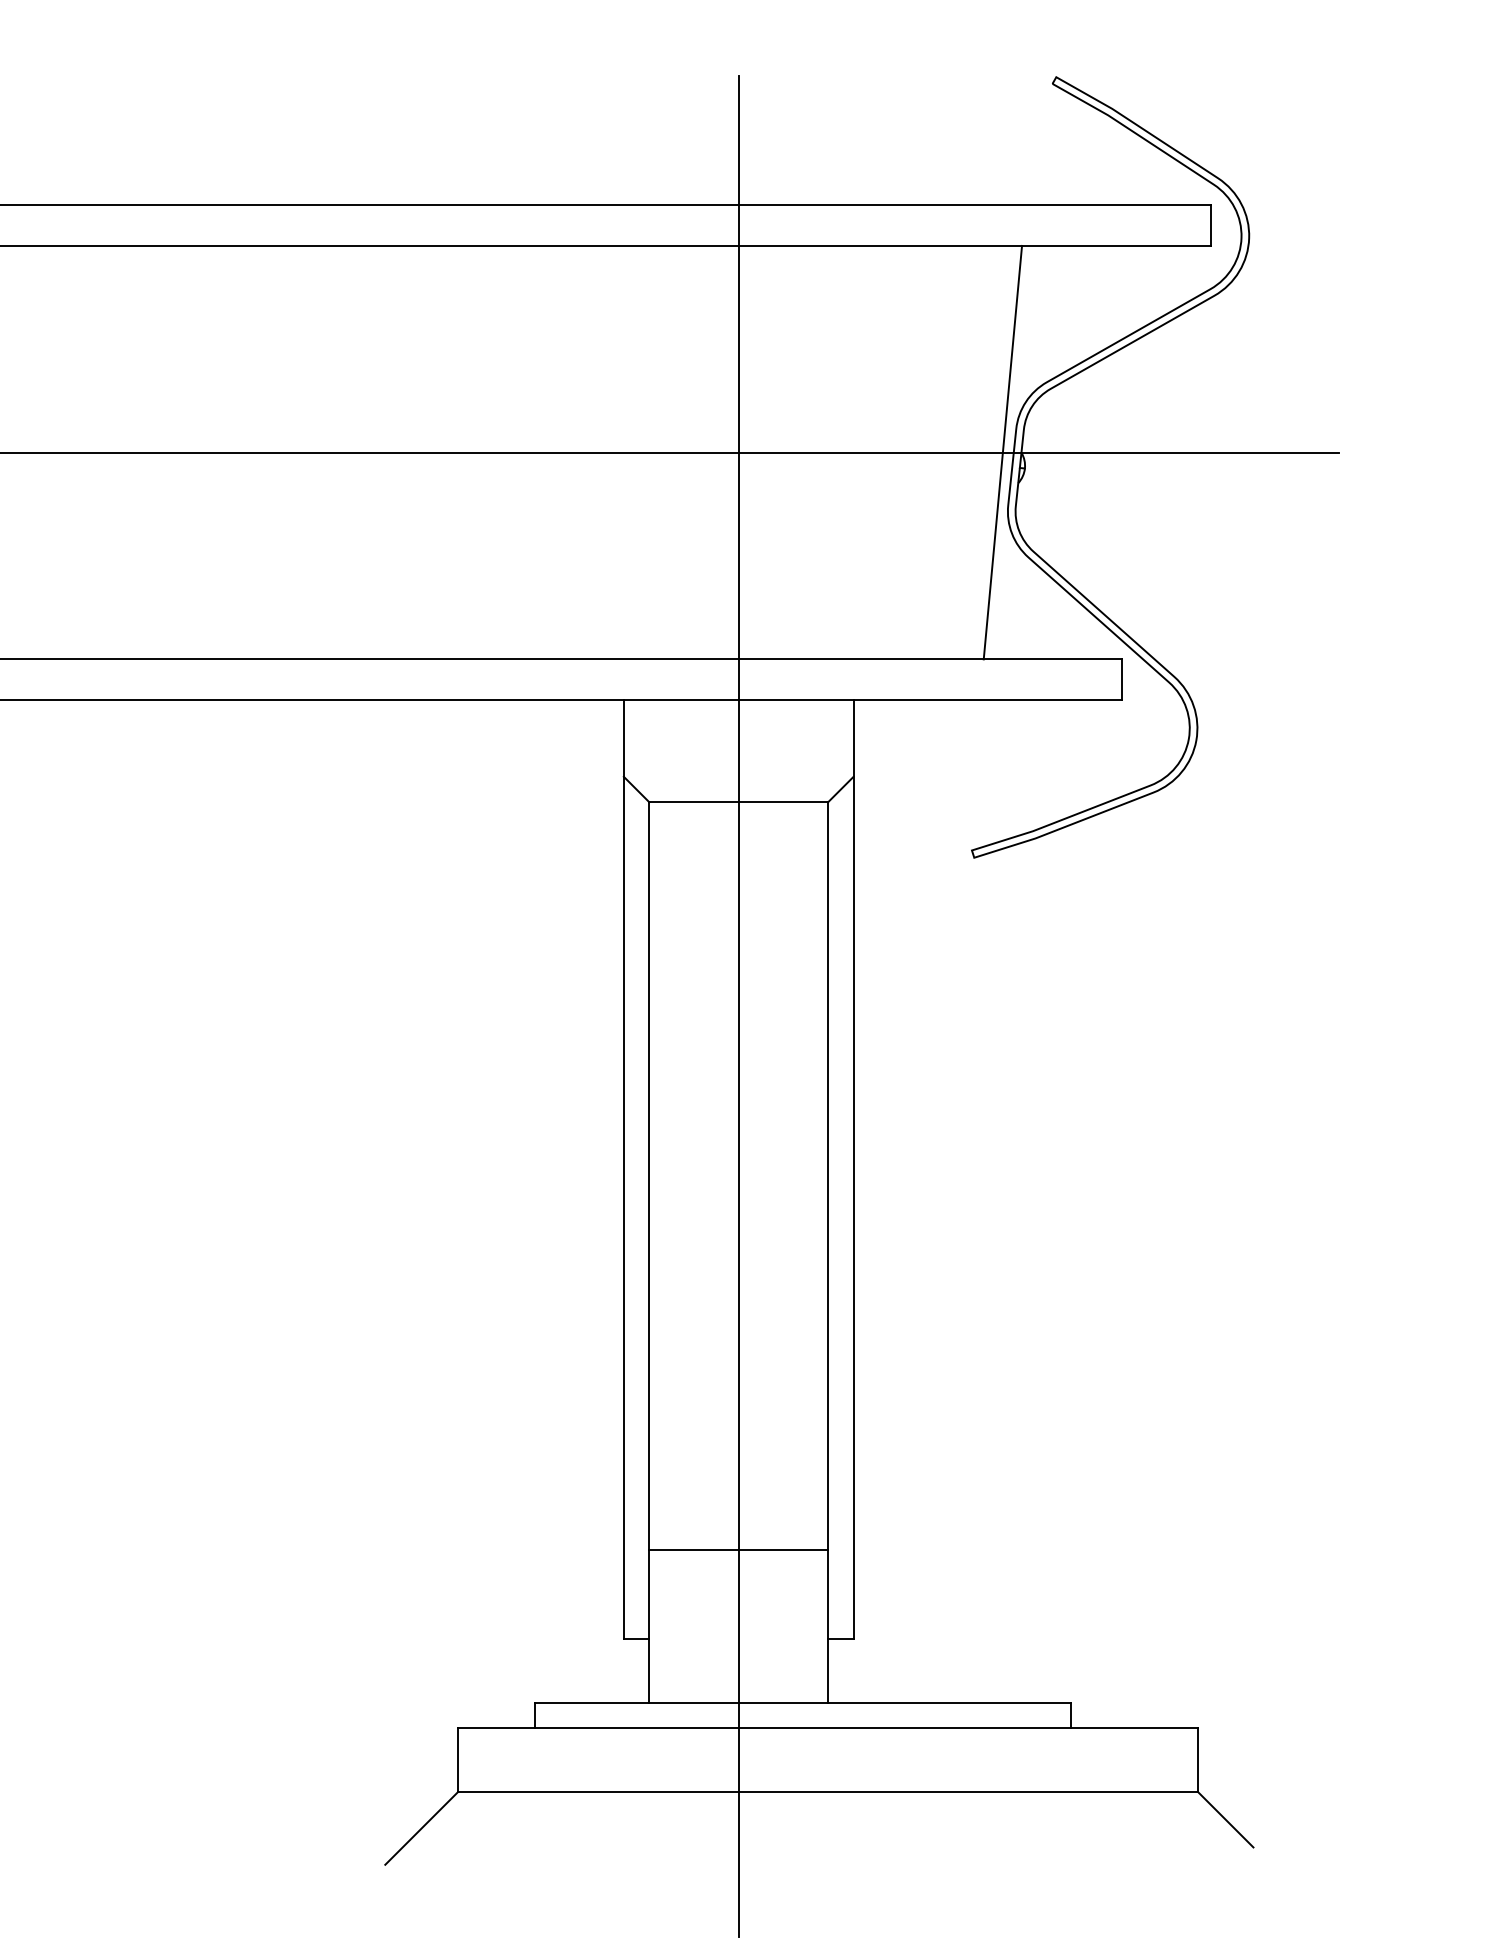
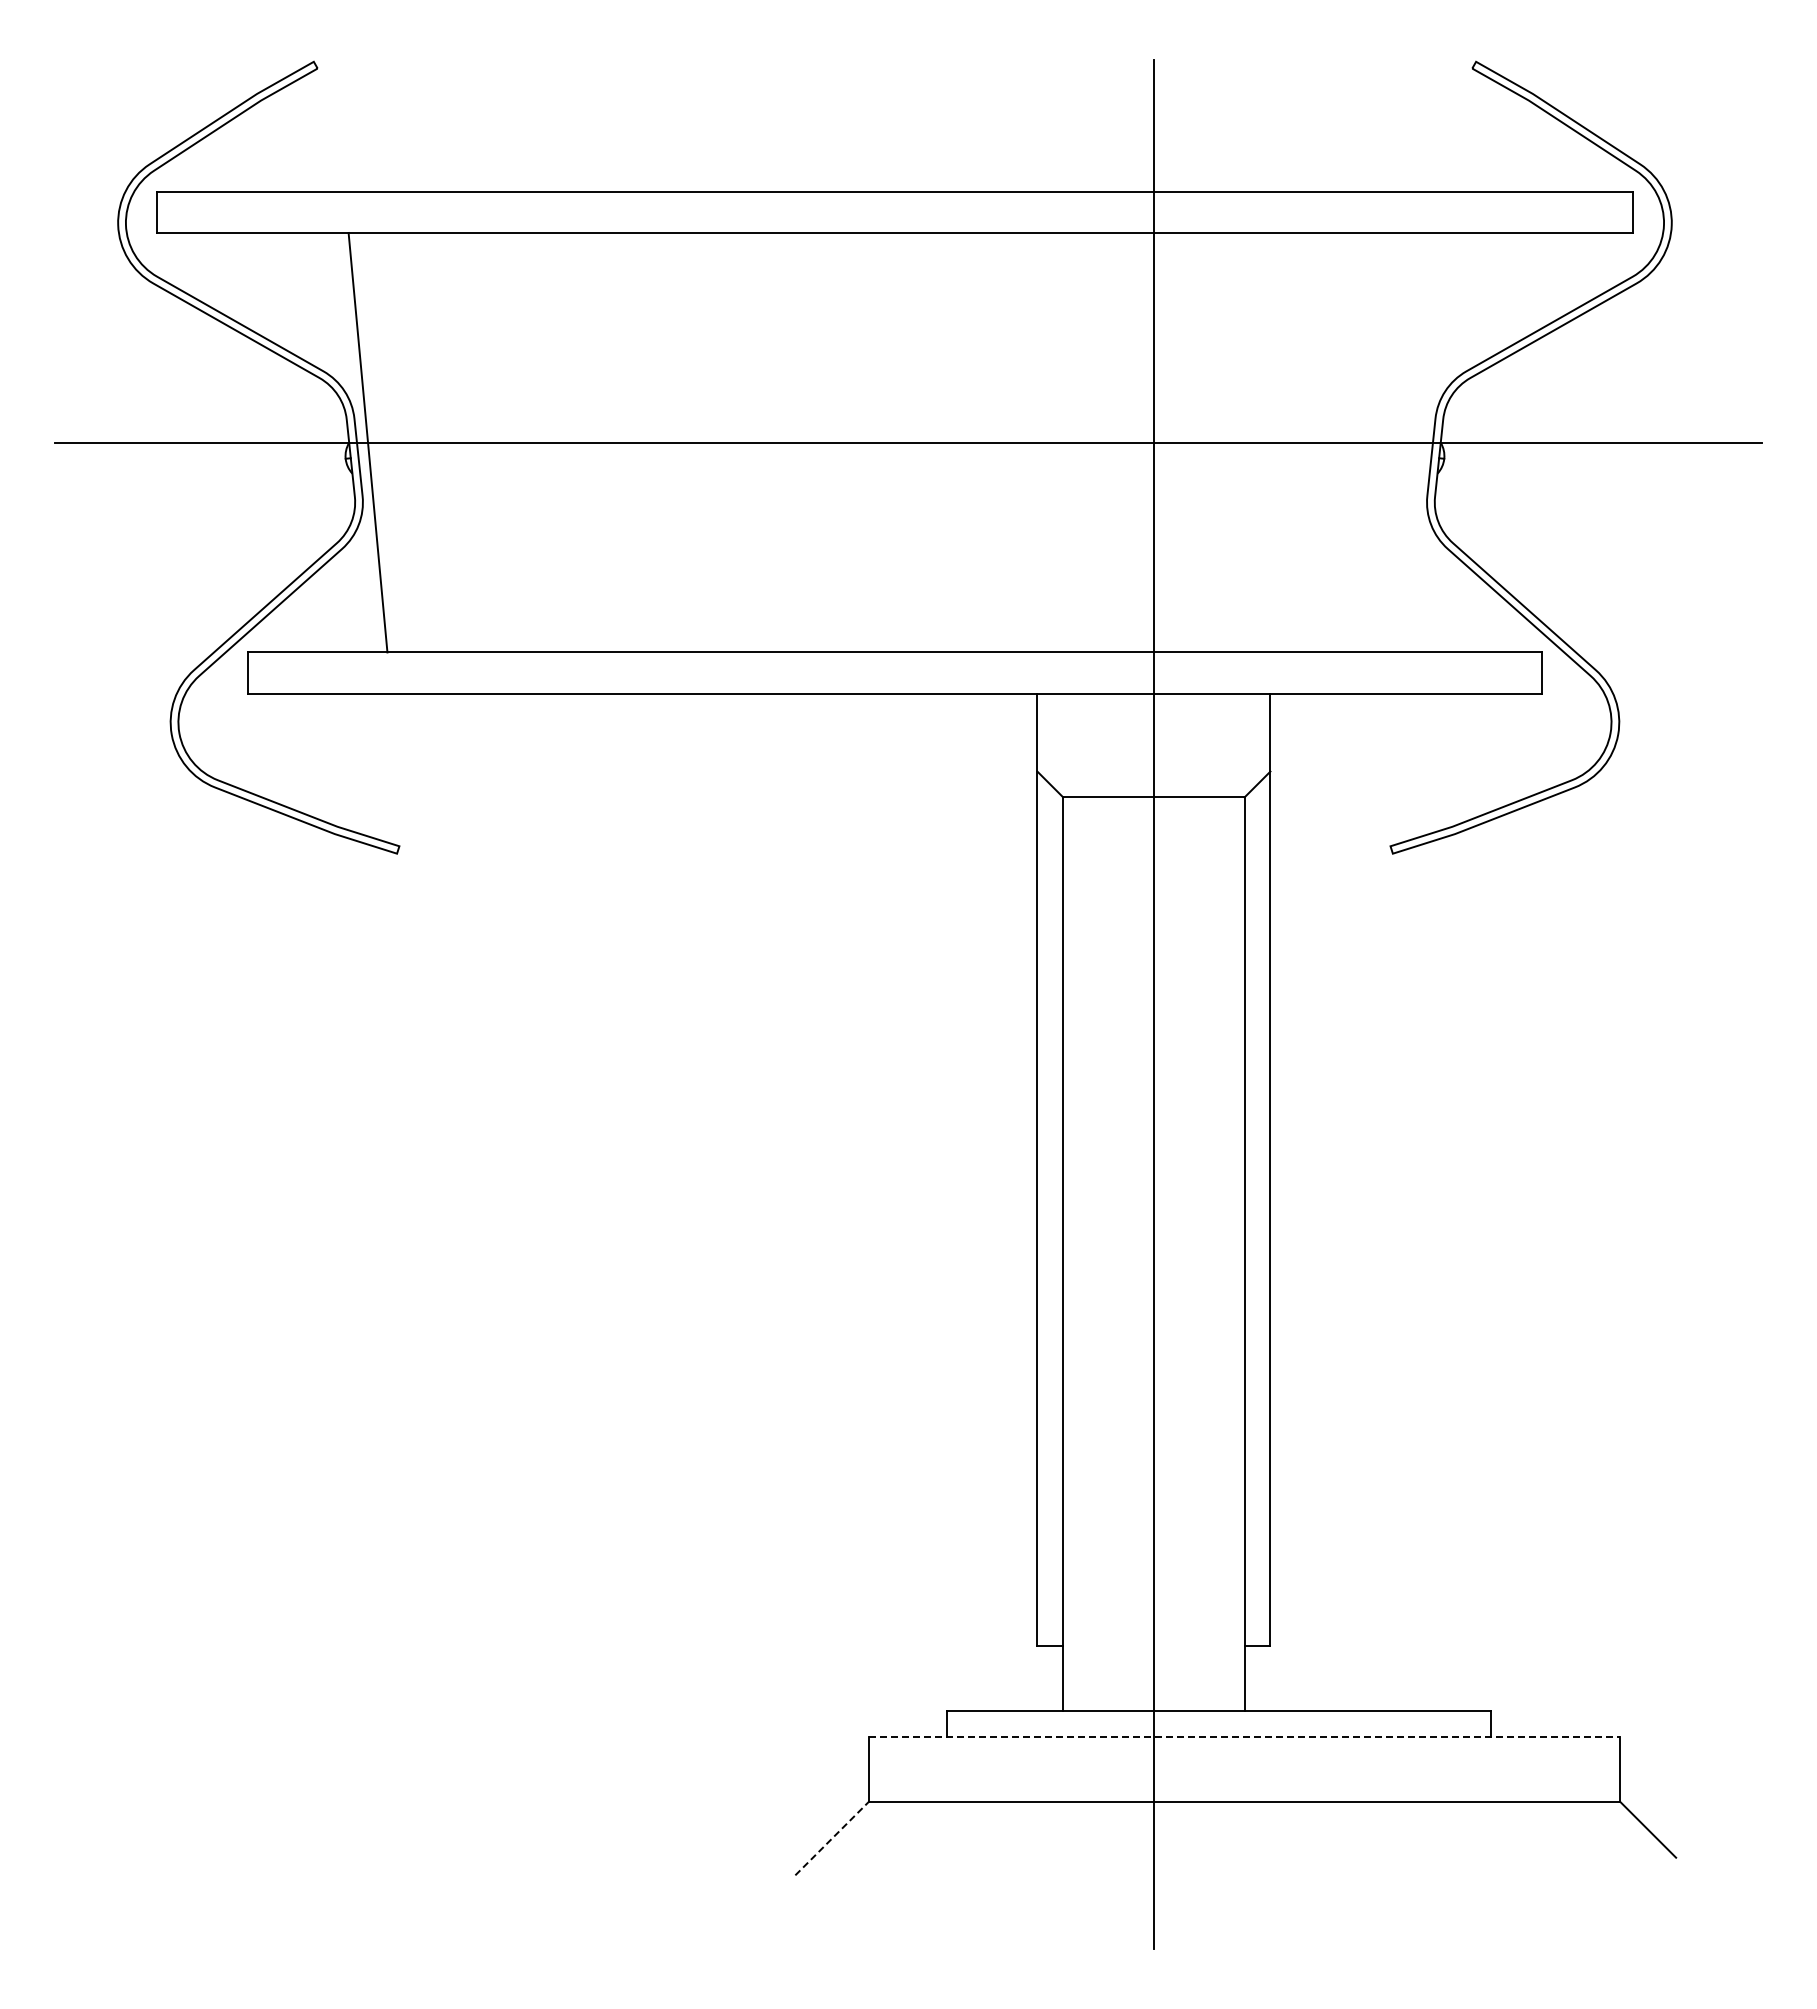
line: (1002, 452) -> (1421, 442), removed
line: (738, 1549) -> (1153, 1555), removed
line: (828, 1727) -> (1245, 1736), solid -> dashed
line: (421, 1828) -> (832, 1838), solid -> dashed

